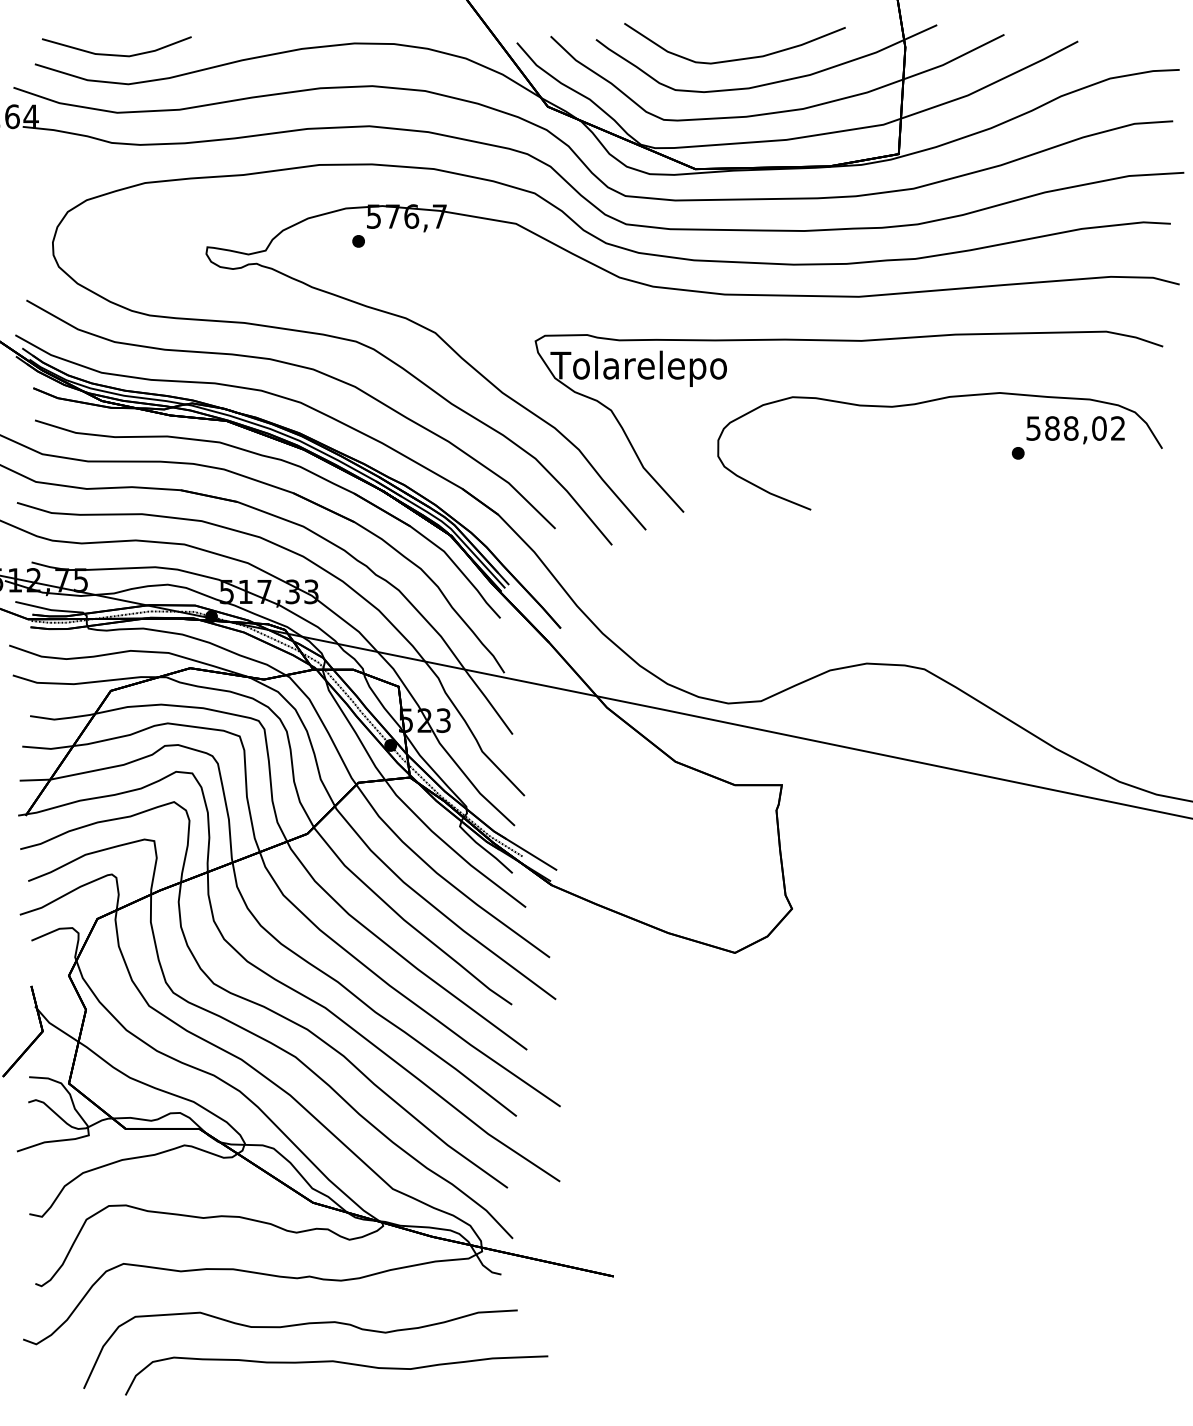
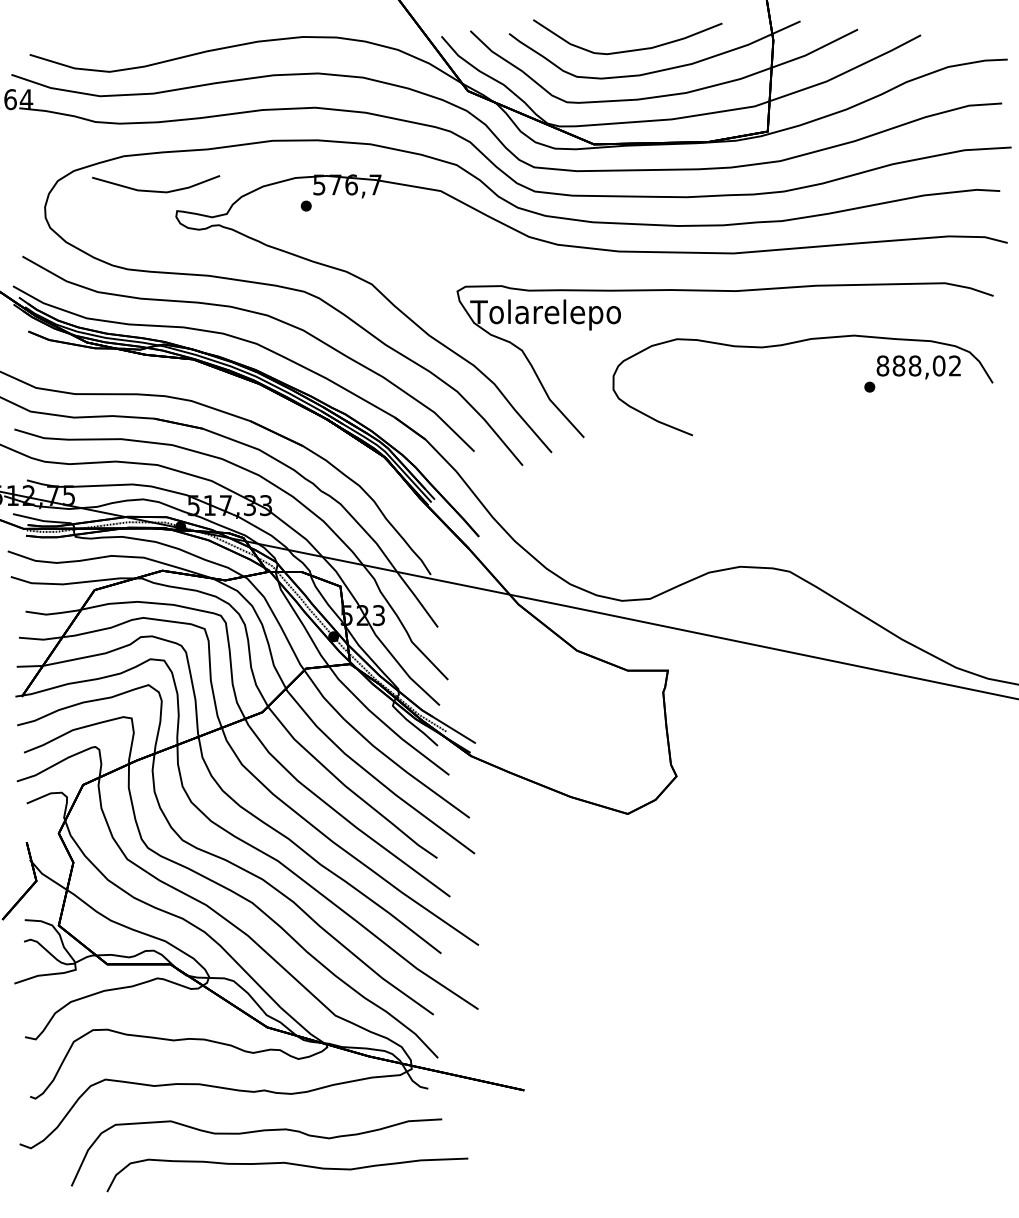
line: (116, 54) -> (155, 190), moved
text: (1033, 428) -> (882, 365), 588,02 -> 888,02
part: (284, 462) -> (242, 394), removed

